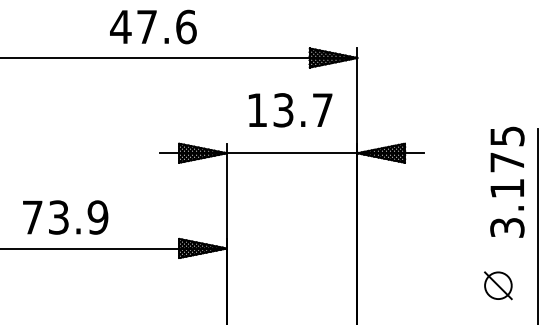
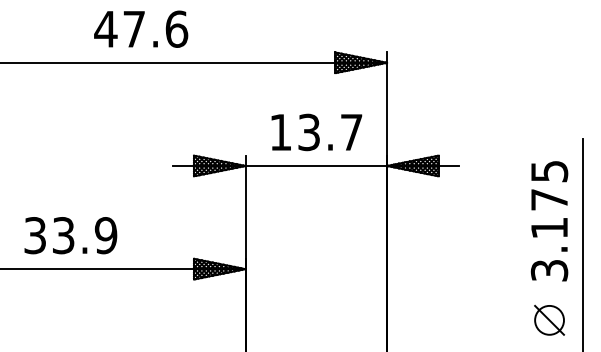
text: (153, 26) -> (141, 28), moved
text: (290, 110) -> (316, 132), moved
text: (507, 181) -> (549, 220), moved
text: (32, 217) -> (35, 235), 73.9 -> 33.9
part: (498, 285) -> (549, 320), moved

